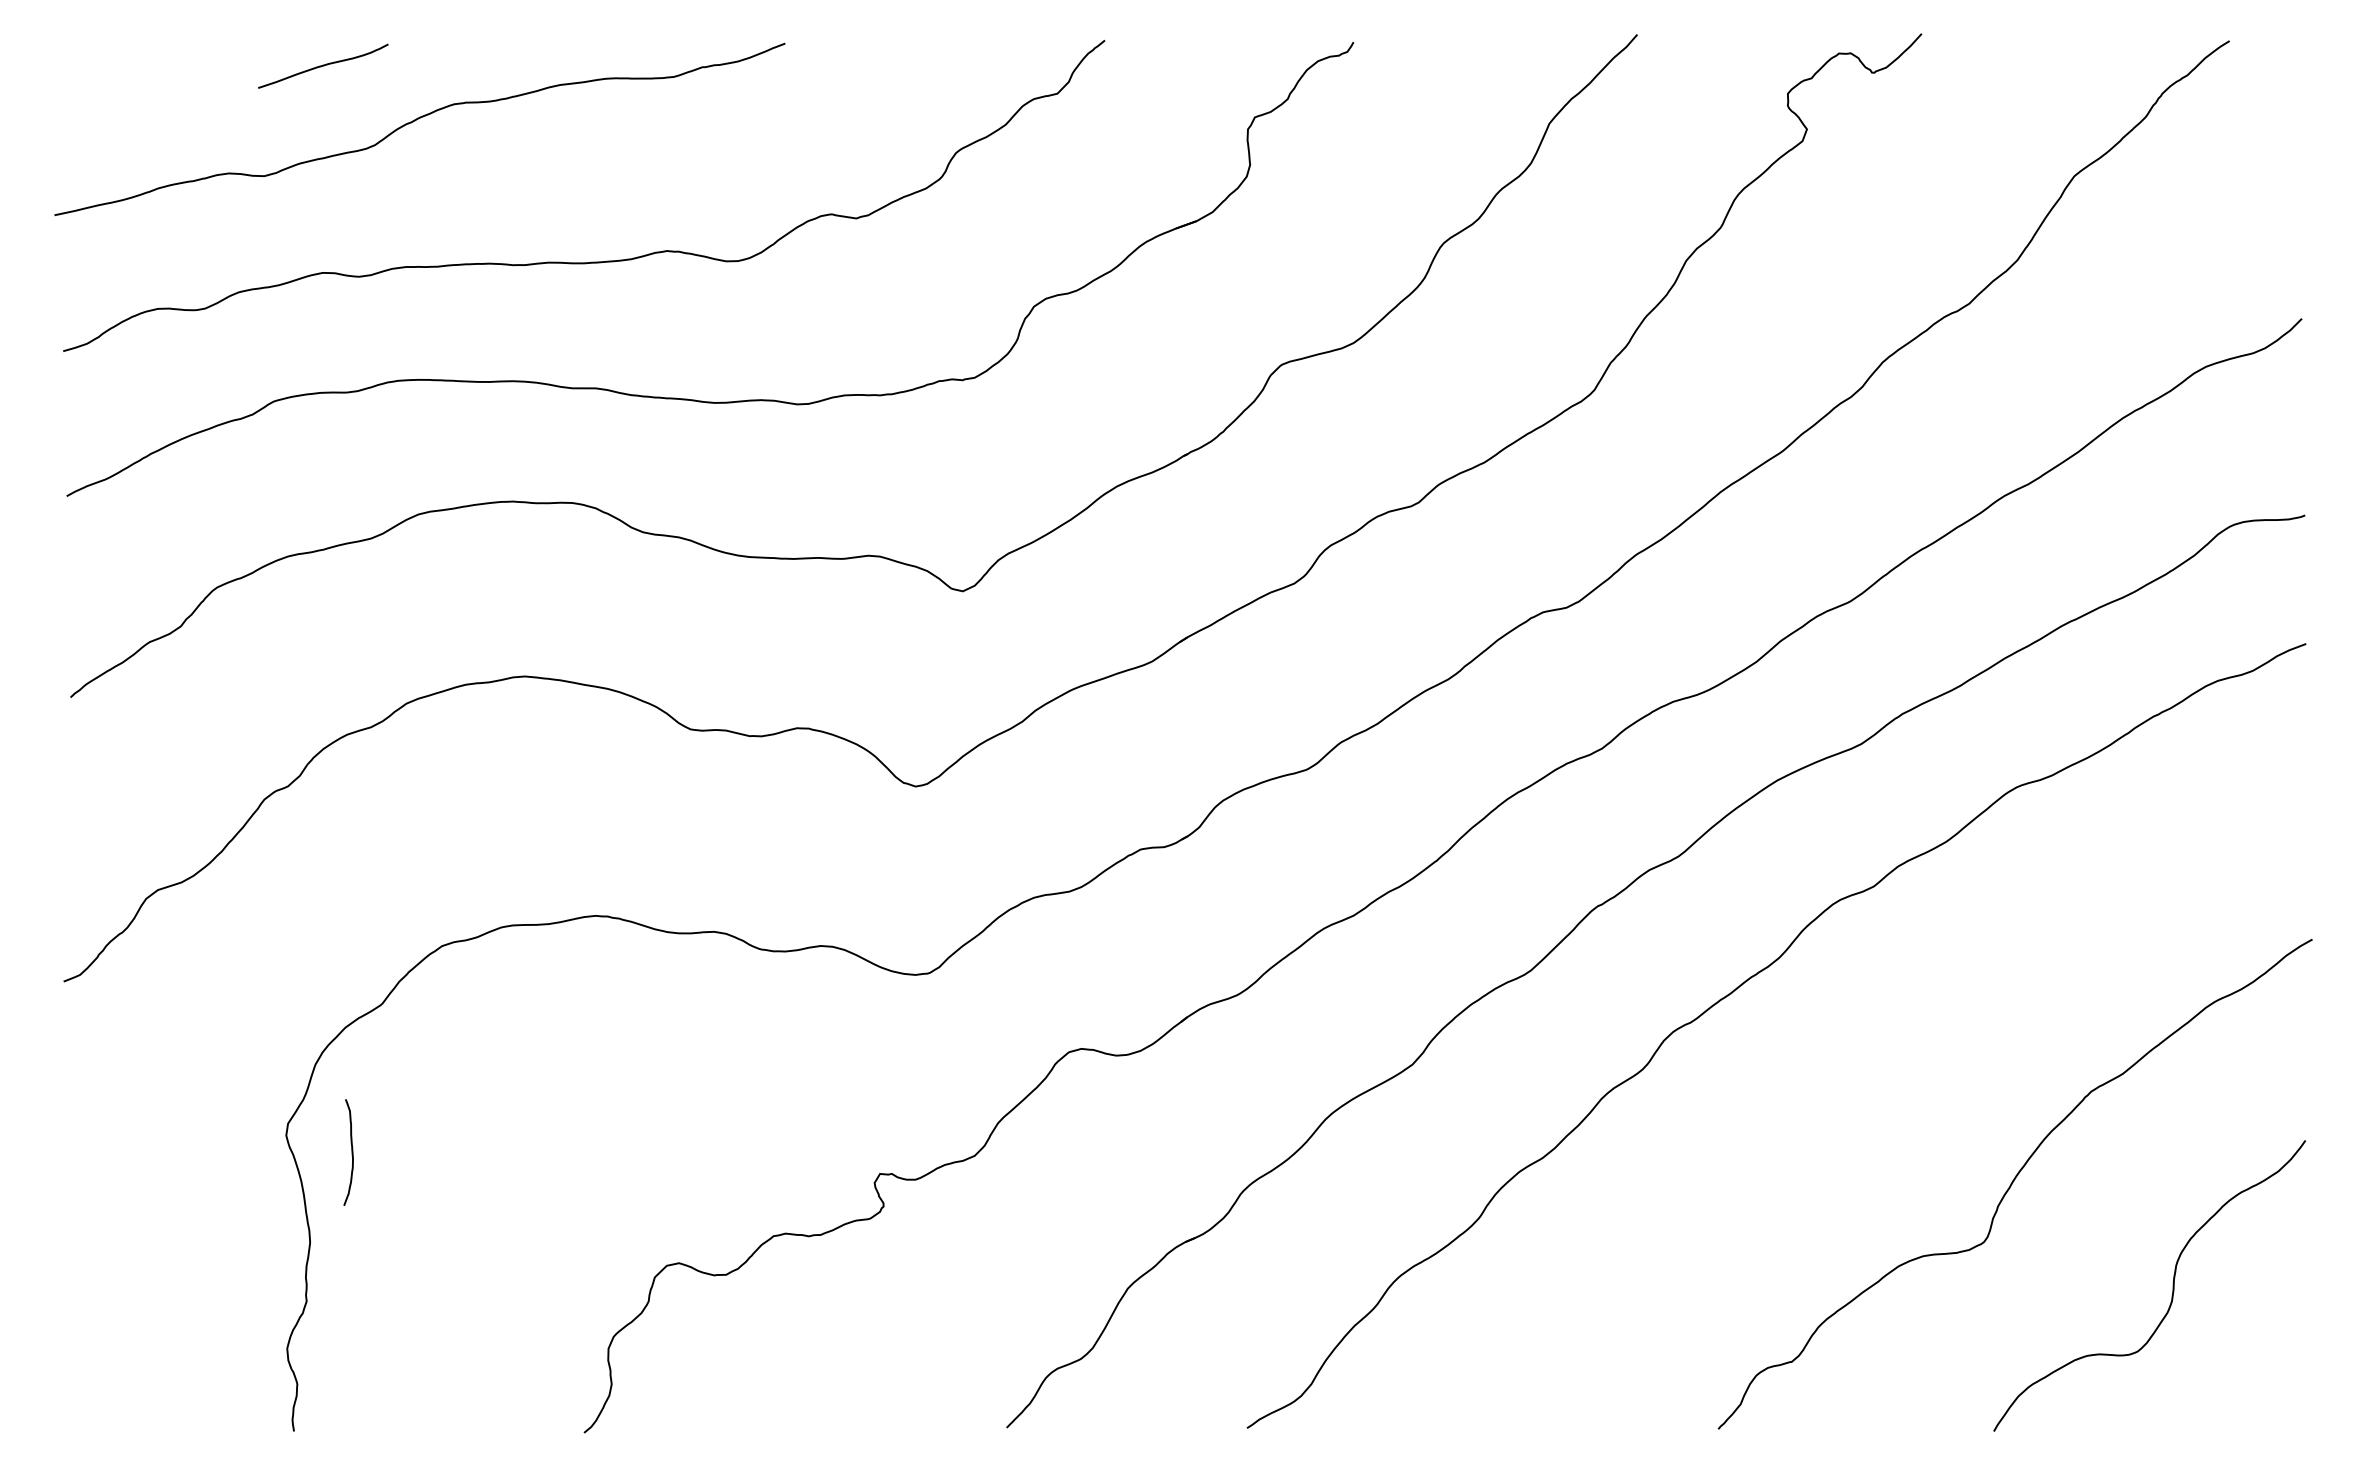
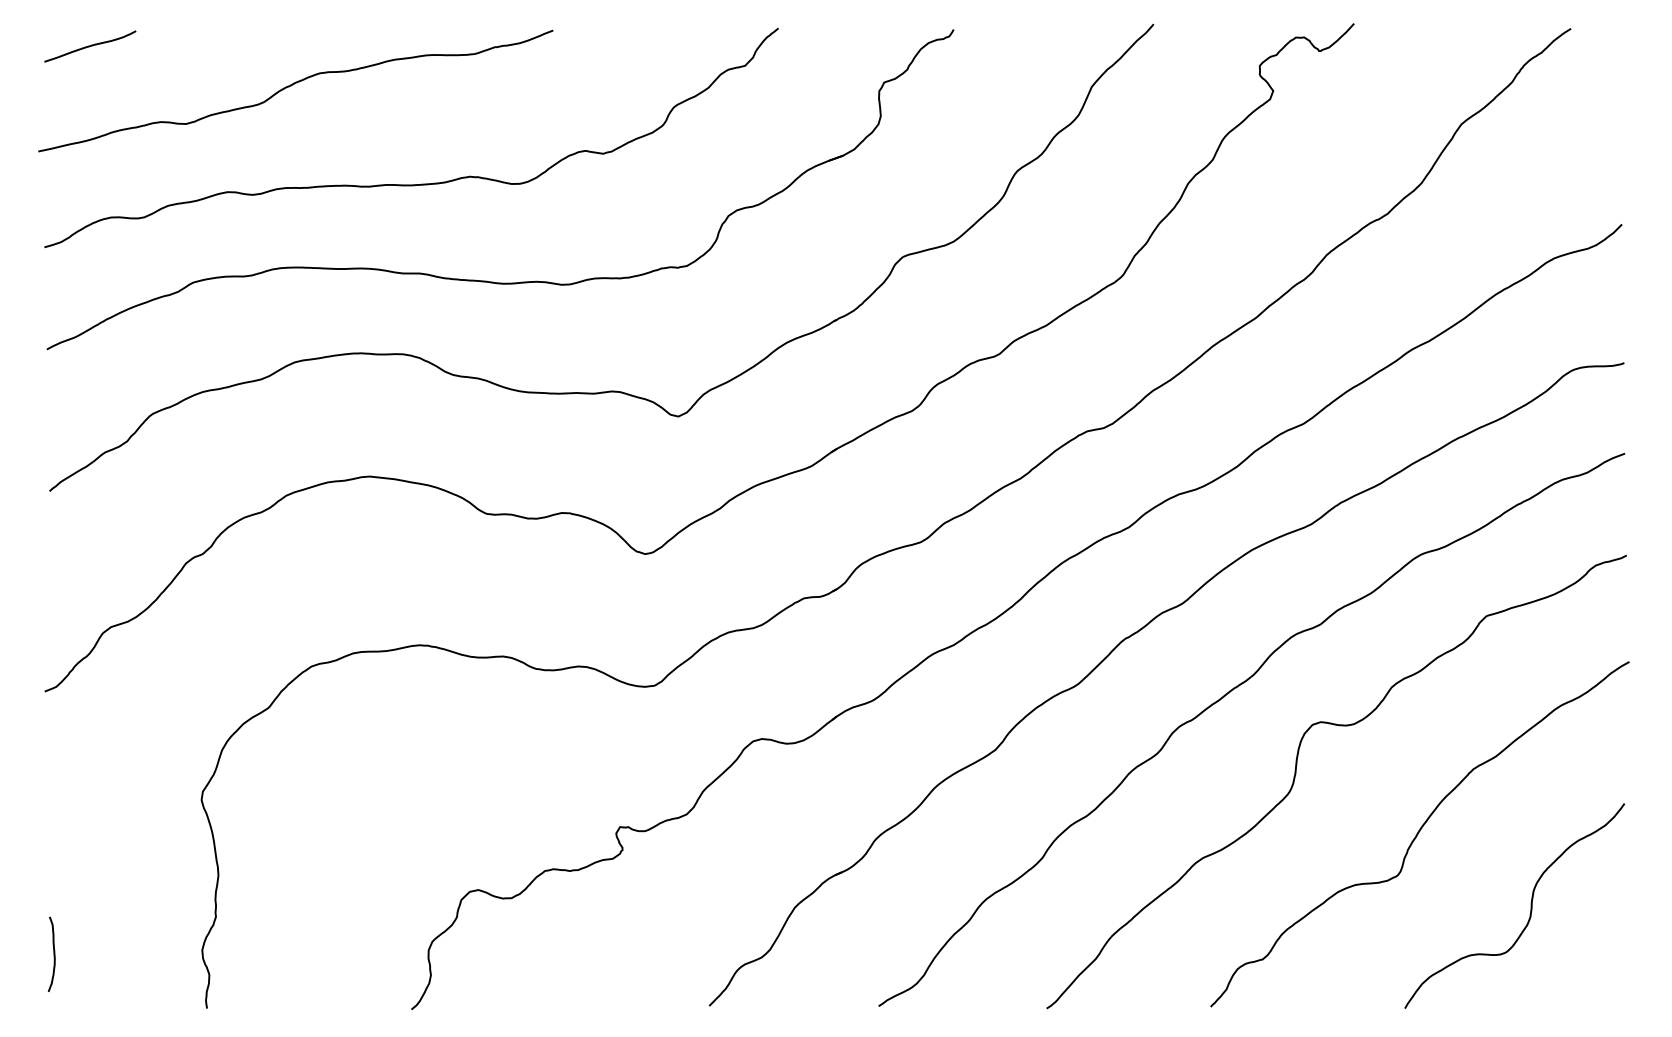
curve: (323, 65) -> (90, 45), moved
curve: (1839, 1099) -> (1296, 774), added
curve: (351, 1152) -> (53, 954), moved

